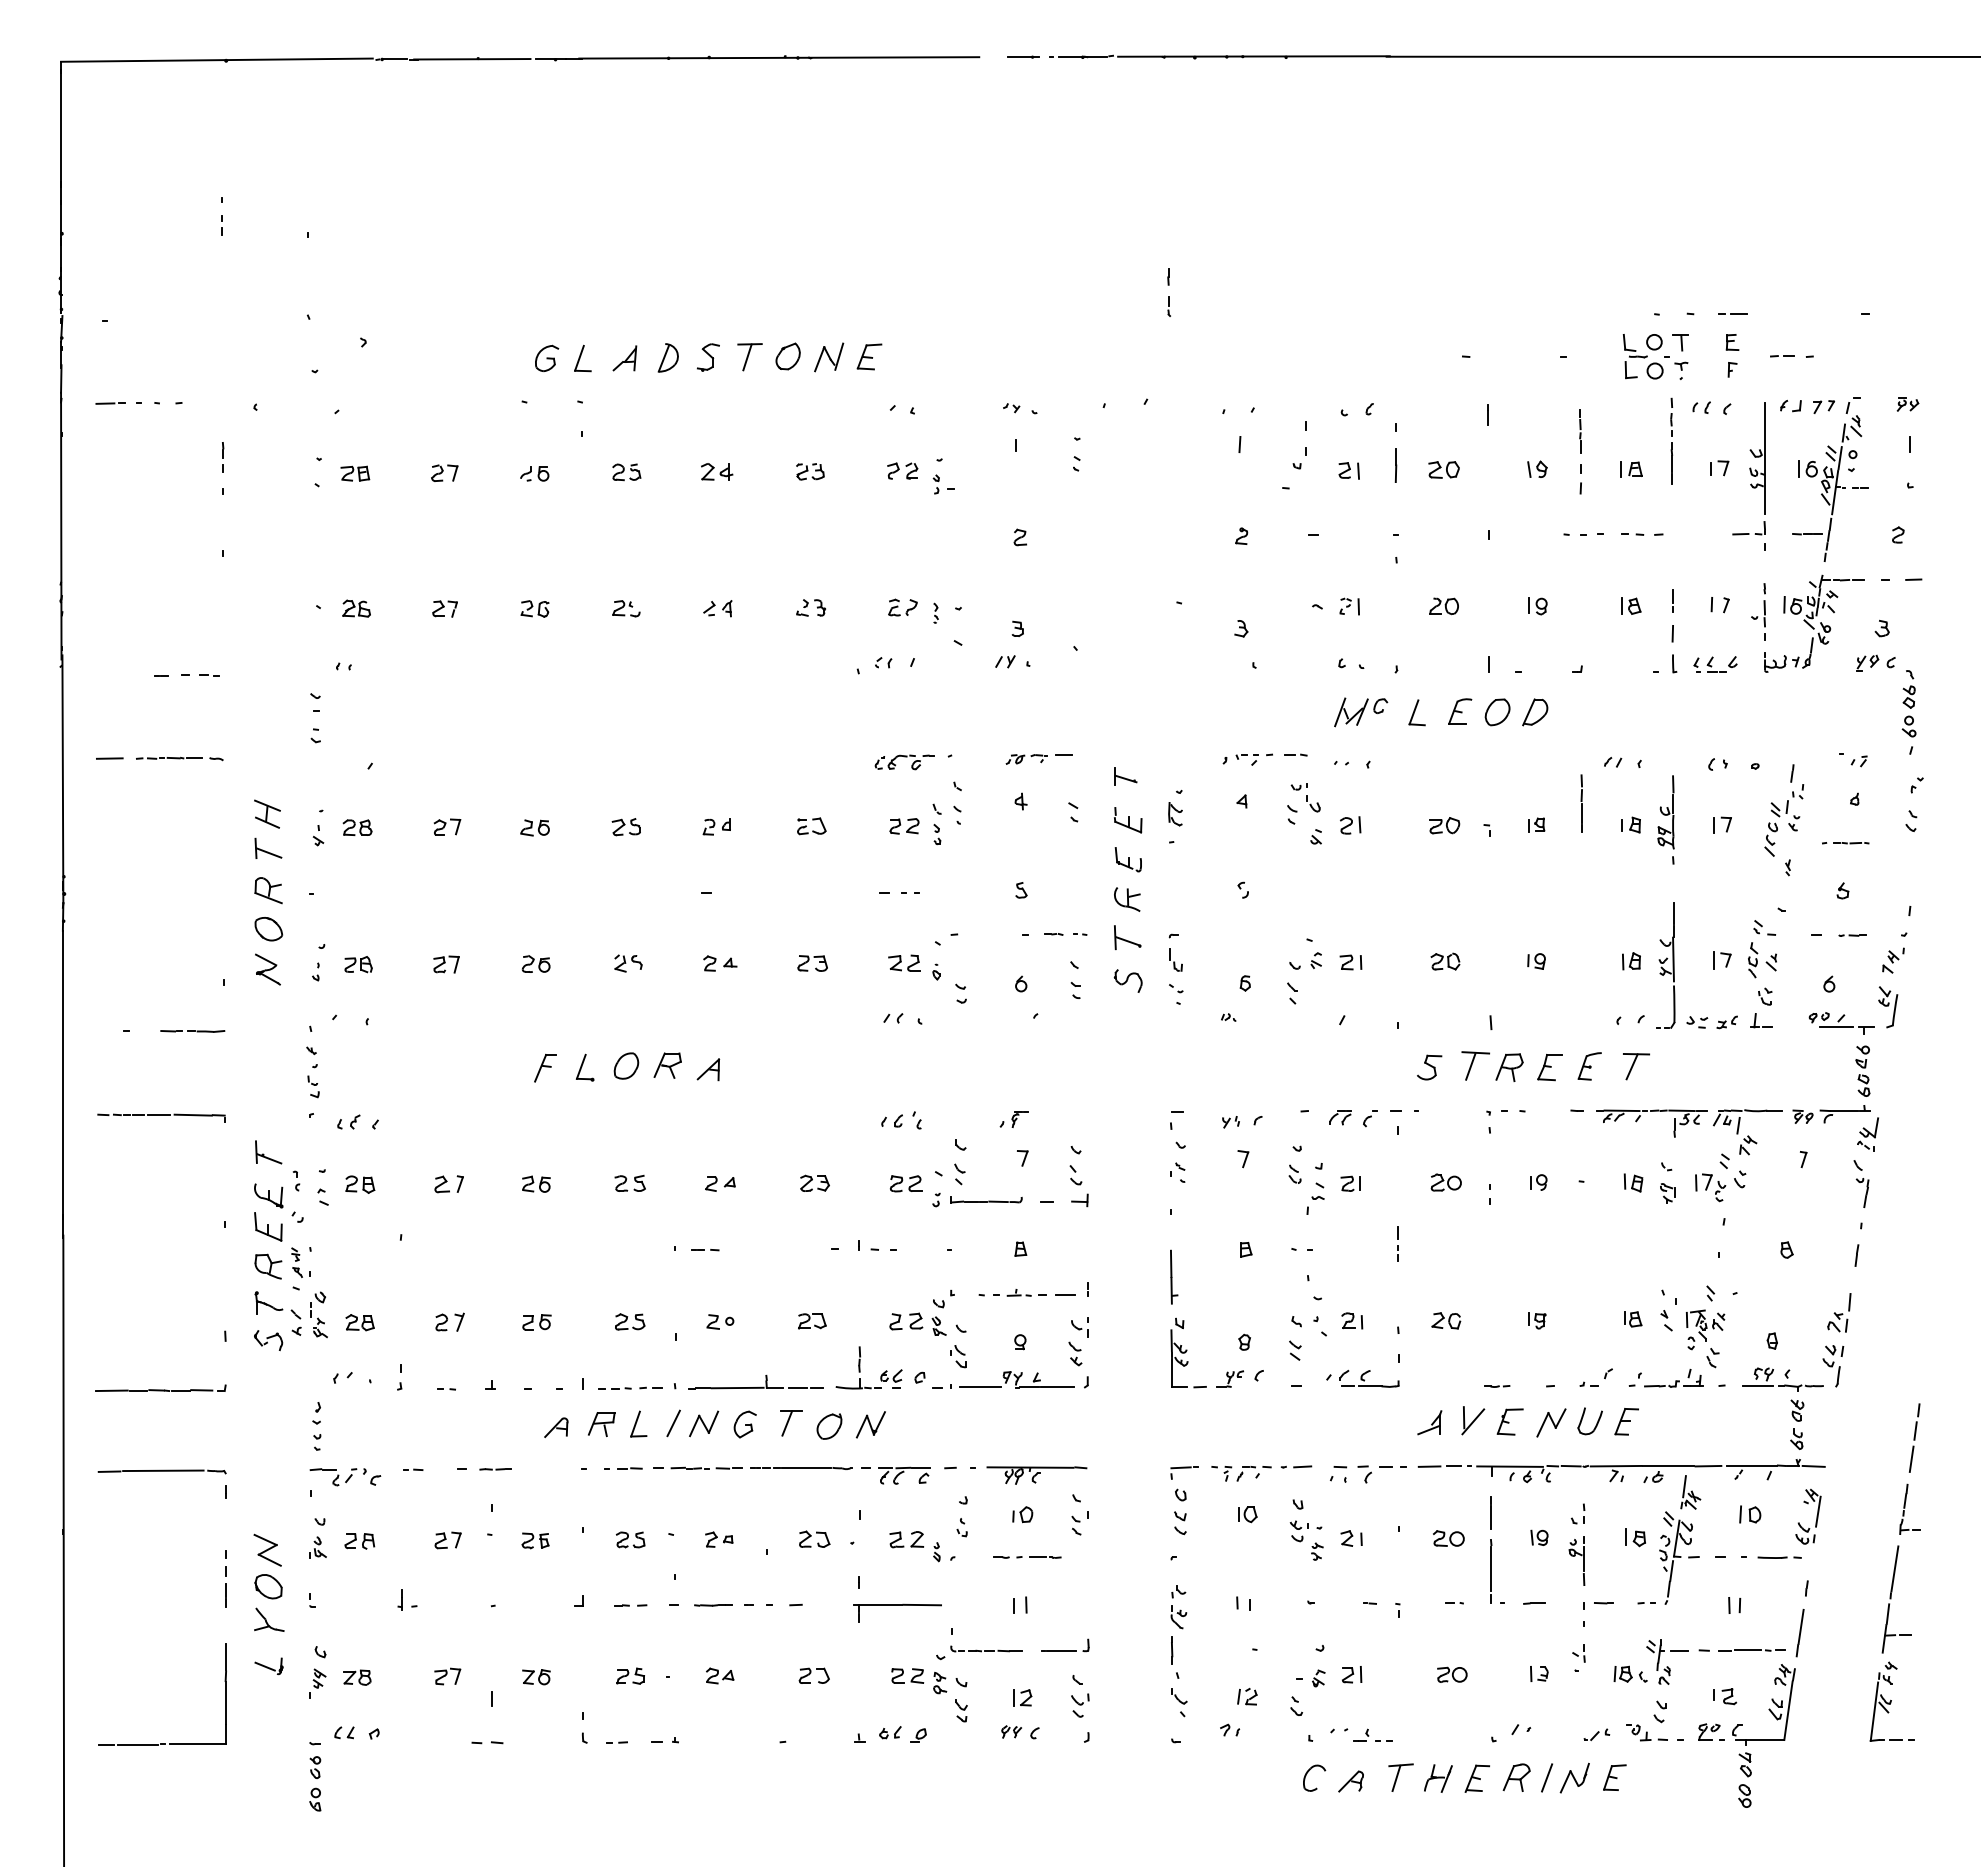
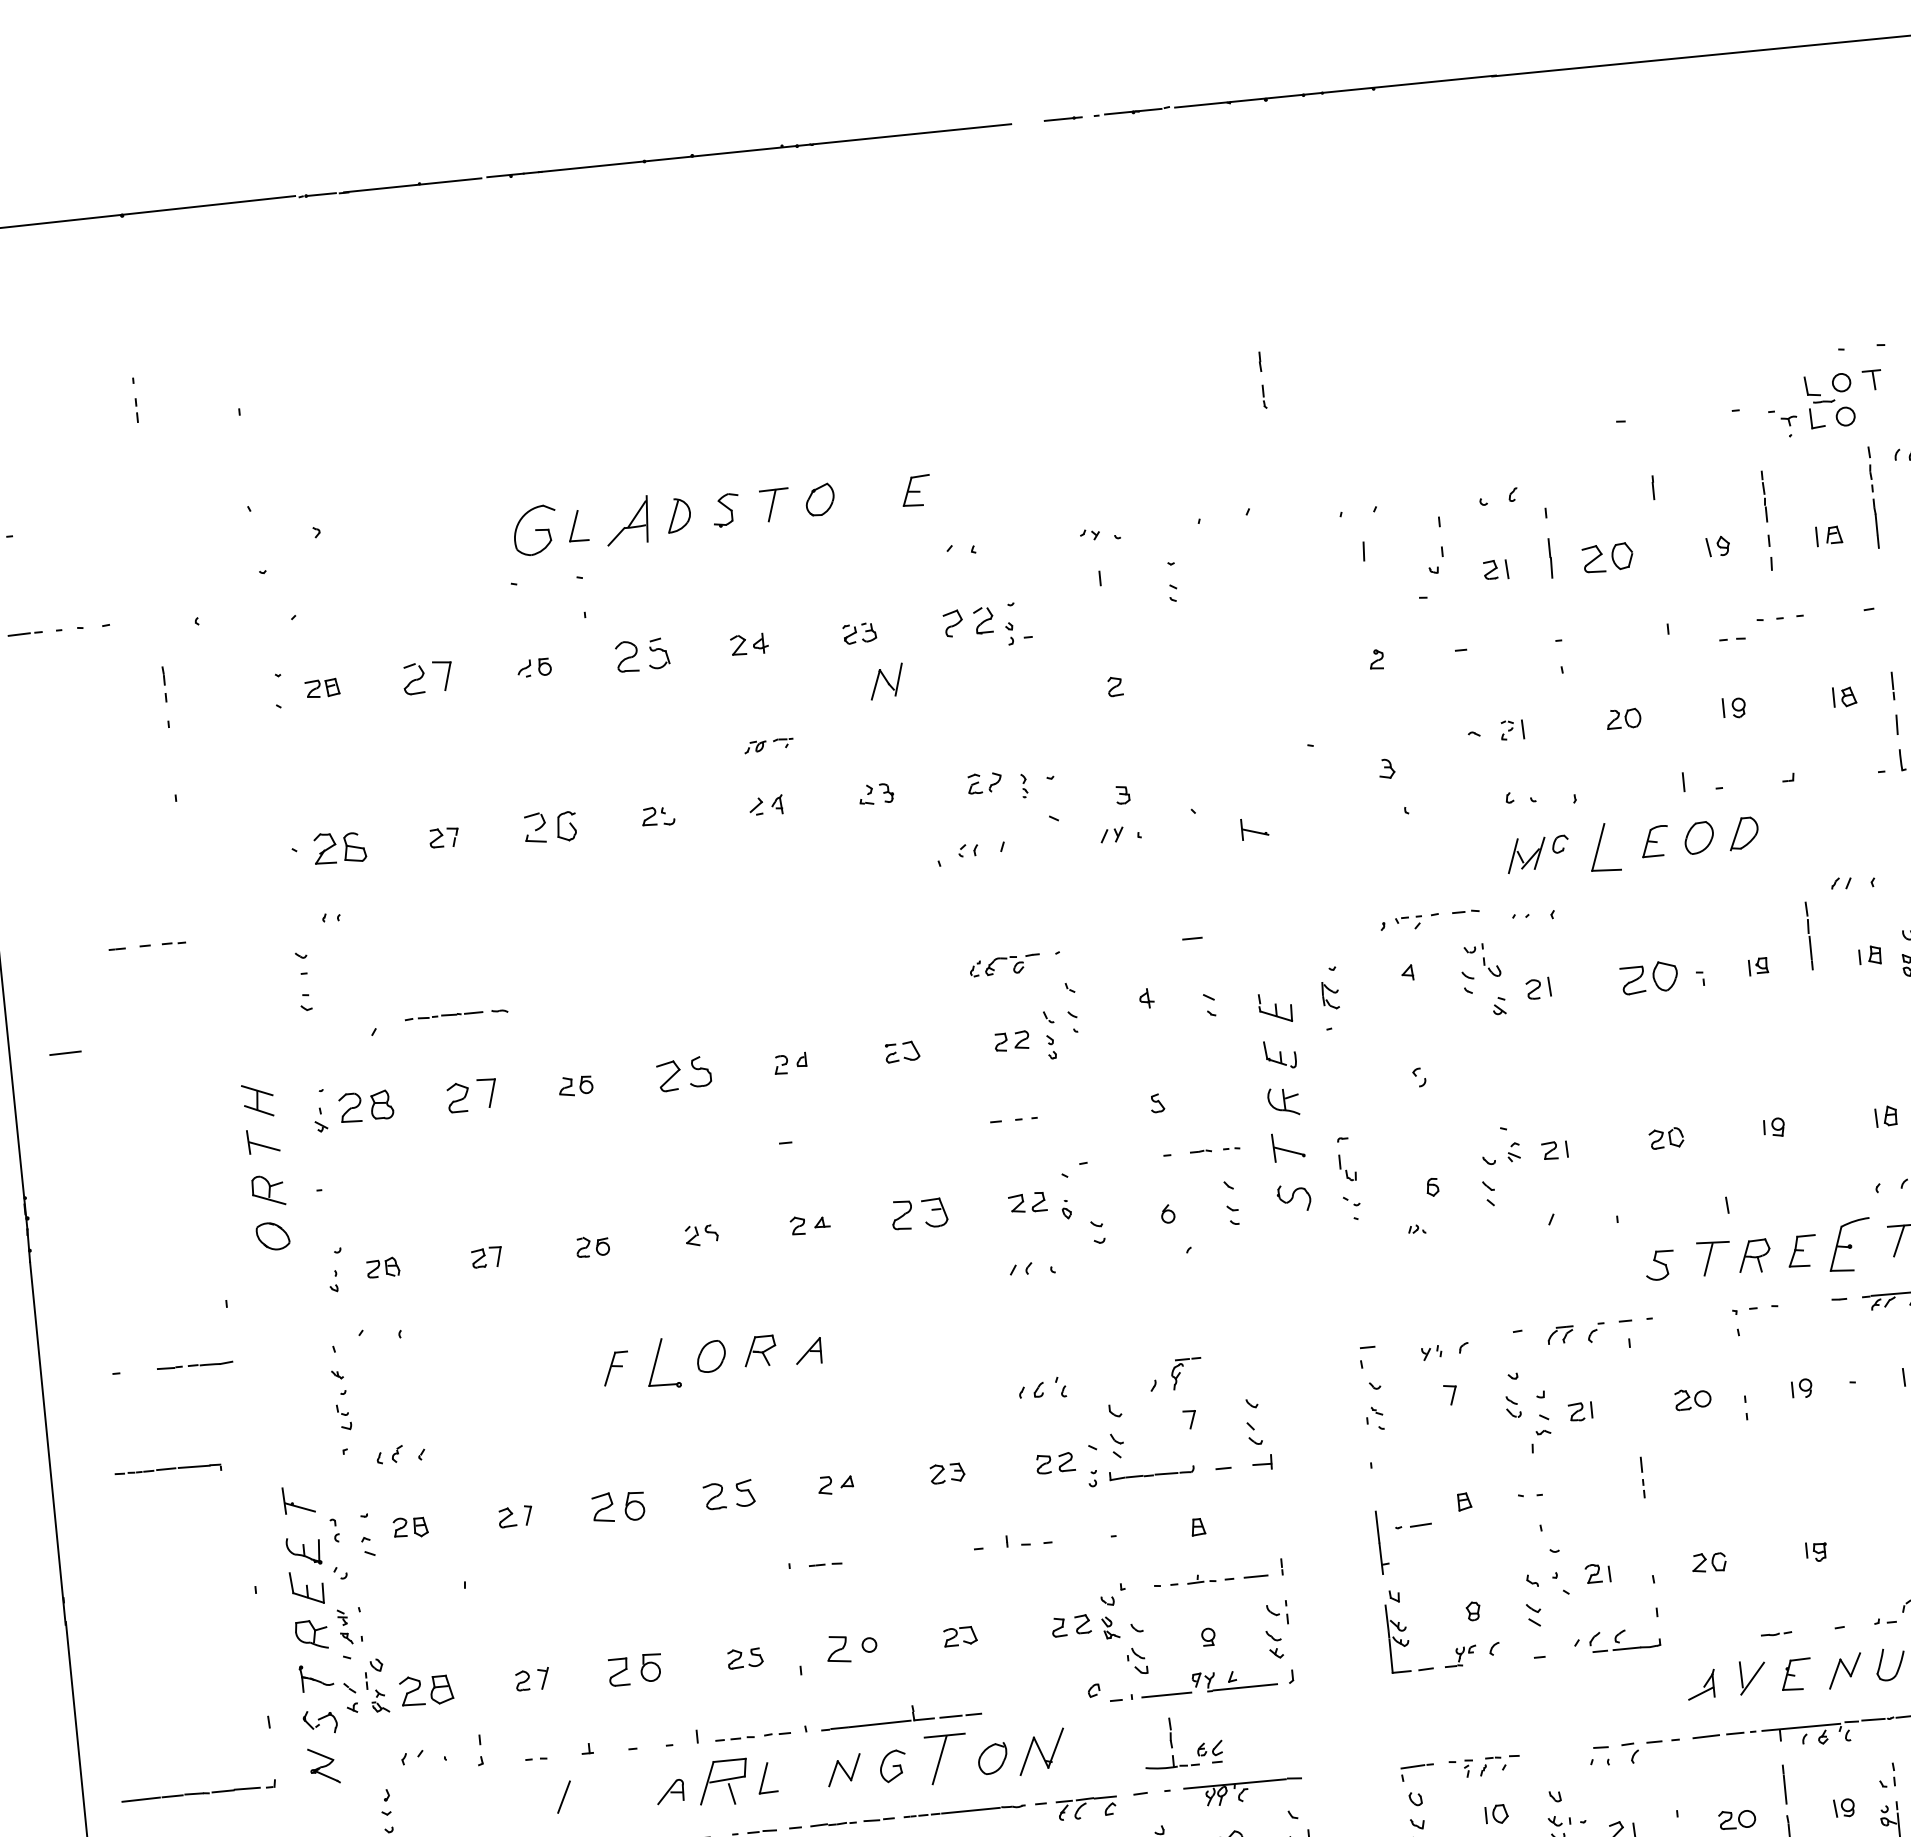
part: (547, 357) -> (536, 528), size x1.6
part: (829, 357) -> (887, 681), moved
part: (624, 358) -> (627, 521), size x1.6
part: (1676, 367) -> (1783, 423), moved
part: (1443, 469) -> (1607, 557), size x1.4
part: (902, 470) -> (968, 621), size x1.4
part: (444, 472) -> (427, 676), size x1.6
part: (626, 472) -> (642, 655), size x1.6
part: (1632, 534) -> (1732, 639), moved
part: (356, 608) -> (339, 847), size x1.6
part: (534, 608) -> (549, 826), size x1.6
part: (1416, 712) -> (1603, 847), size x1.6
part: (179, 759) -> (456, 1016), moved
part: (1026, 759) -> (768, 745), moved
part: (1125, 776) -> (1254, 829), moved
part: (1444, 825) -> (1649, 977), size x1.6
part: (447, 826) -> (472, 1094), size x1.6
part: (357, 827) -> (366, 1105), size x1.6
part: (625, 827) -> (682, 1074), size x1.6
part: (812, 963) -> (919, 1213), size x1.6
part: (267, 969) -> (323, 1765), moved
part: (1589, 1066) -> (1848, 1245), size x1.6
part: (584, 1067) -> (661, 1363), size x1.6
part: (161, 1117) -> (168, 1471), size x0.7
part: (1013, 1119) -> (1174, 1374), size x1.6
part: (536, 1183) -> (618, 1505), size x1.6
part: (629, 1183) -> (728, 1494), size x1.4
part: (720, 1321) -> (851, 1647), size x1.6
part: (359, 1322) -> (425, 1690), size x1.6
part: (536, 1322) -> (634, 1669), size x1.6
part: (860, 1367) -> (1172, 1742), moved
line: (673, 1423) -> (563, 1797), moved
part: (791, 1423) -> (947, 1759), size x1.6
part: (601, 1424) -> (723, 1782), size x1.6
part: (870, 1424) -> (1041, 1751), size x1.4
part: (1296, 1466) -> (1413, 1525), moved

